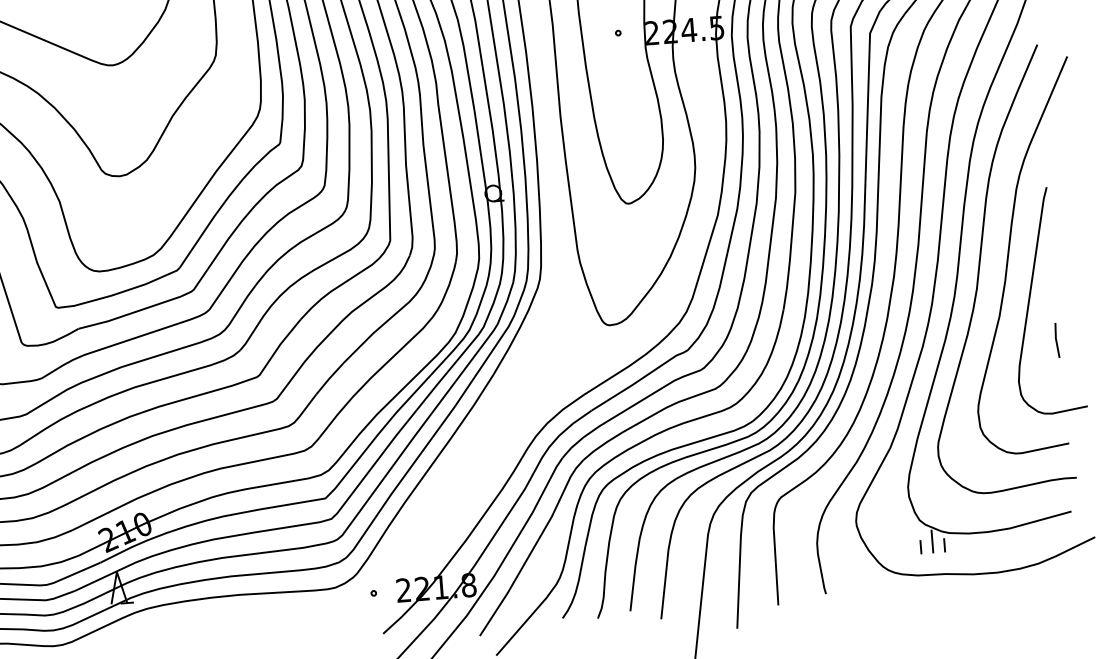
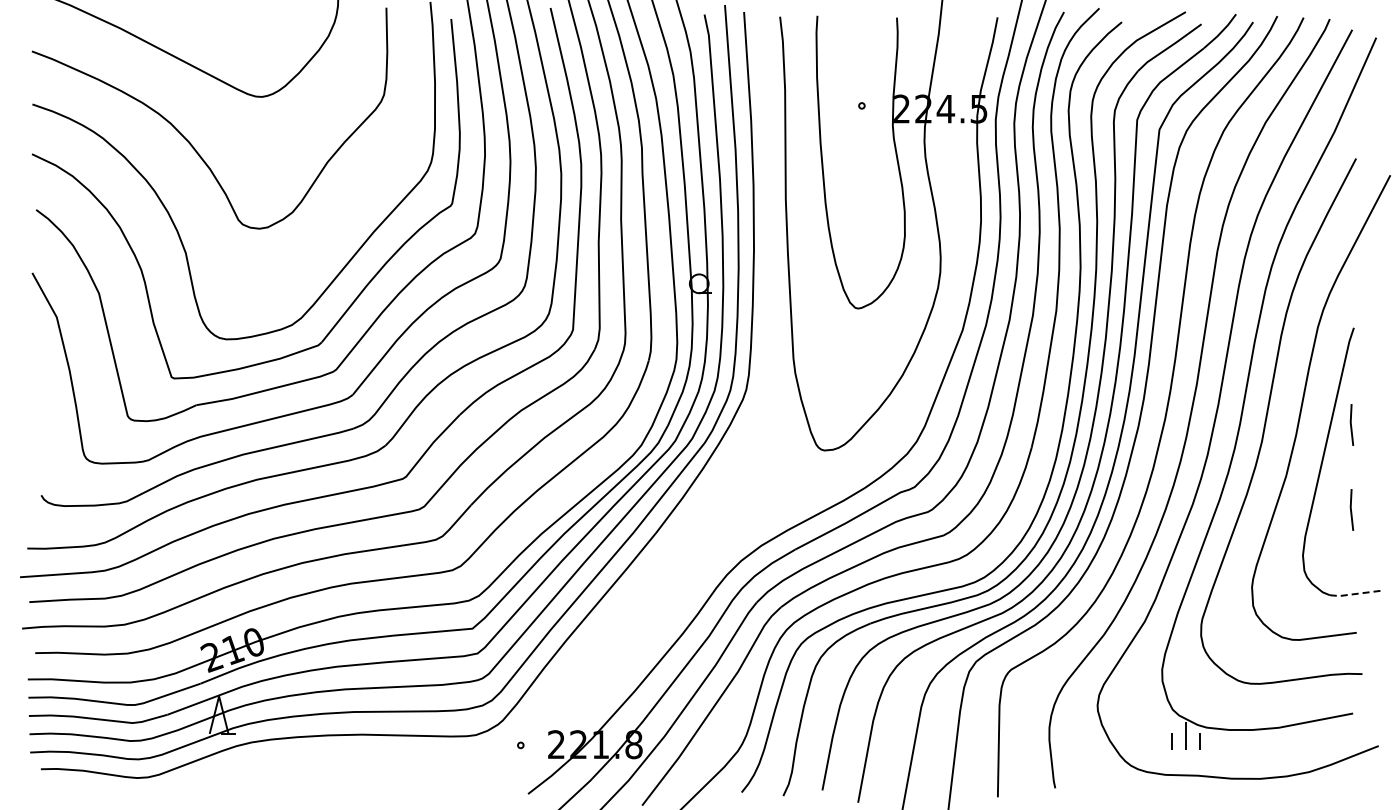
line: (1051, 268) -> (1351, 424), added
line: (1065, 410) -> (1355, 593), solid -> dashed

